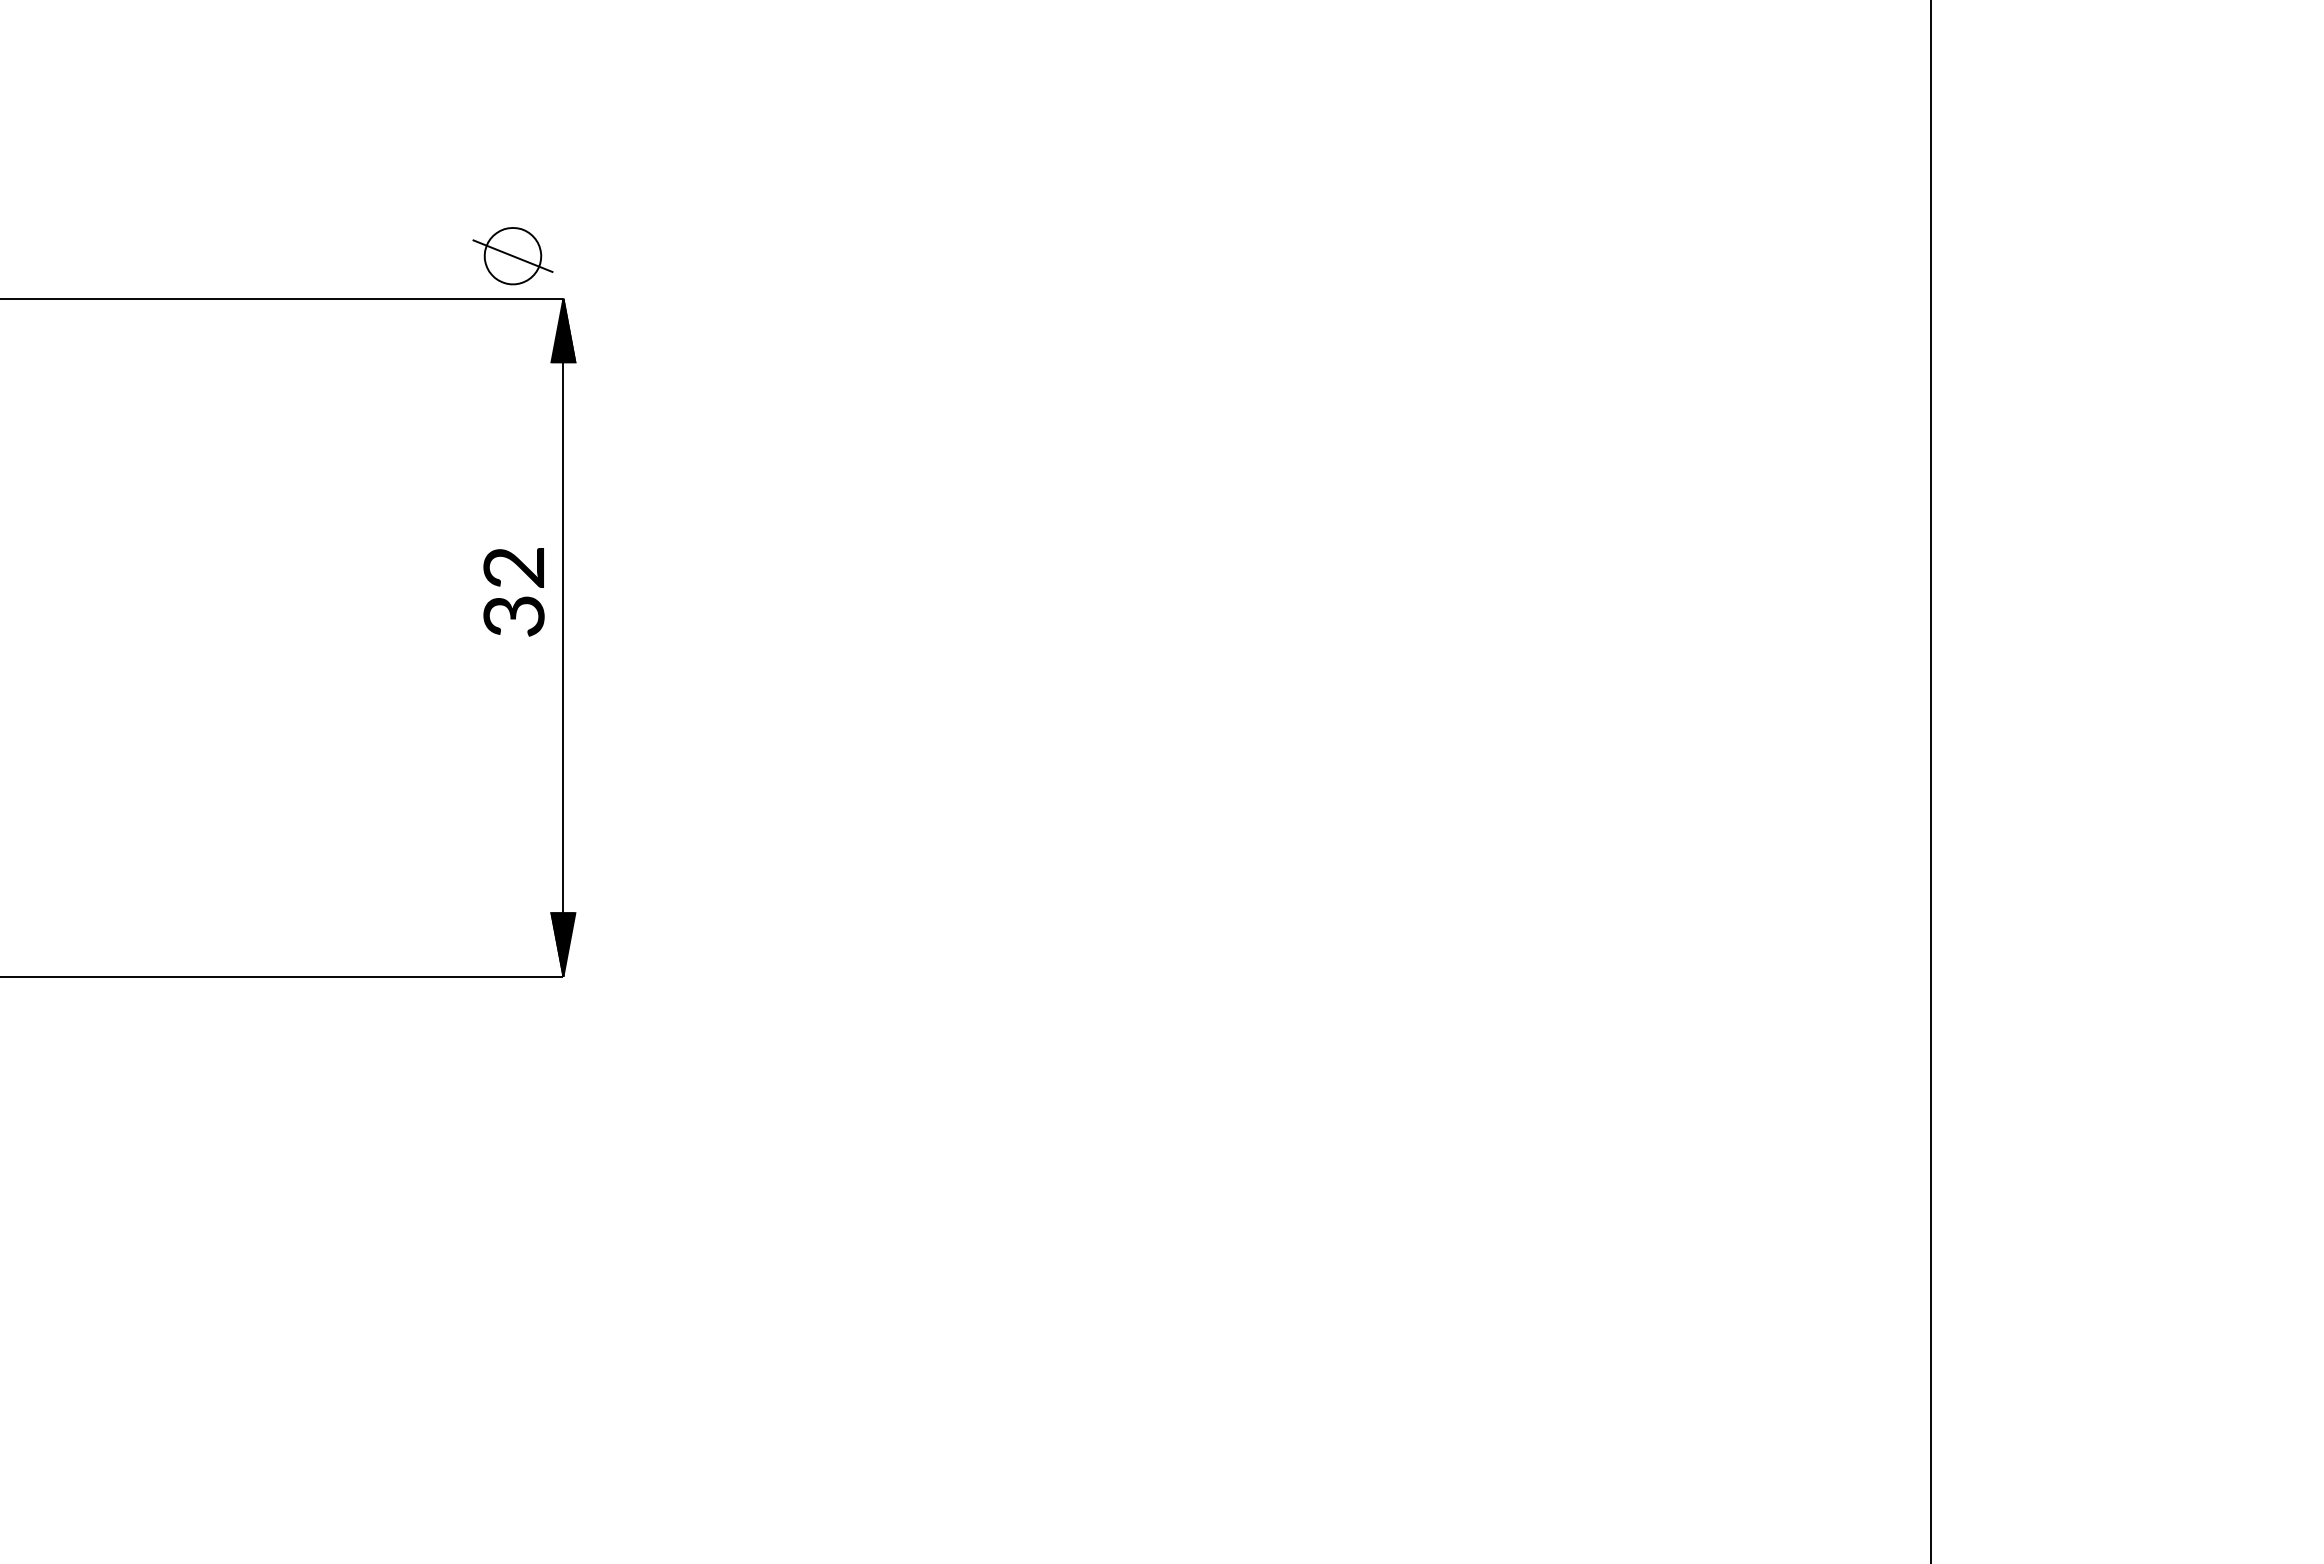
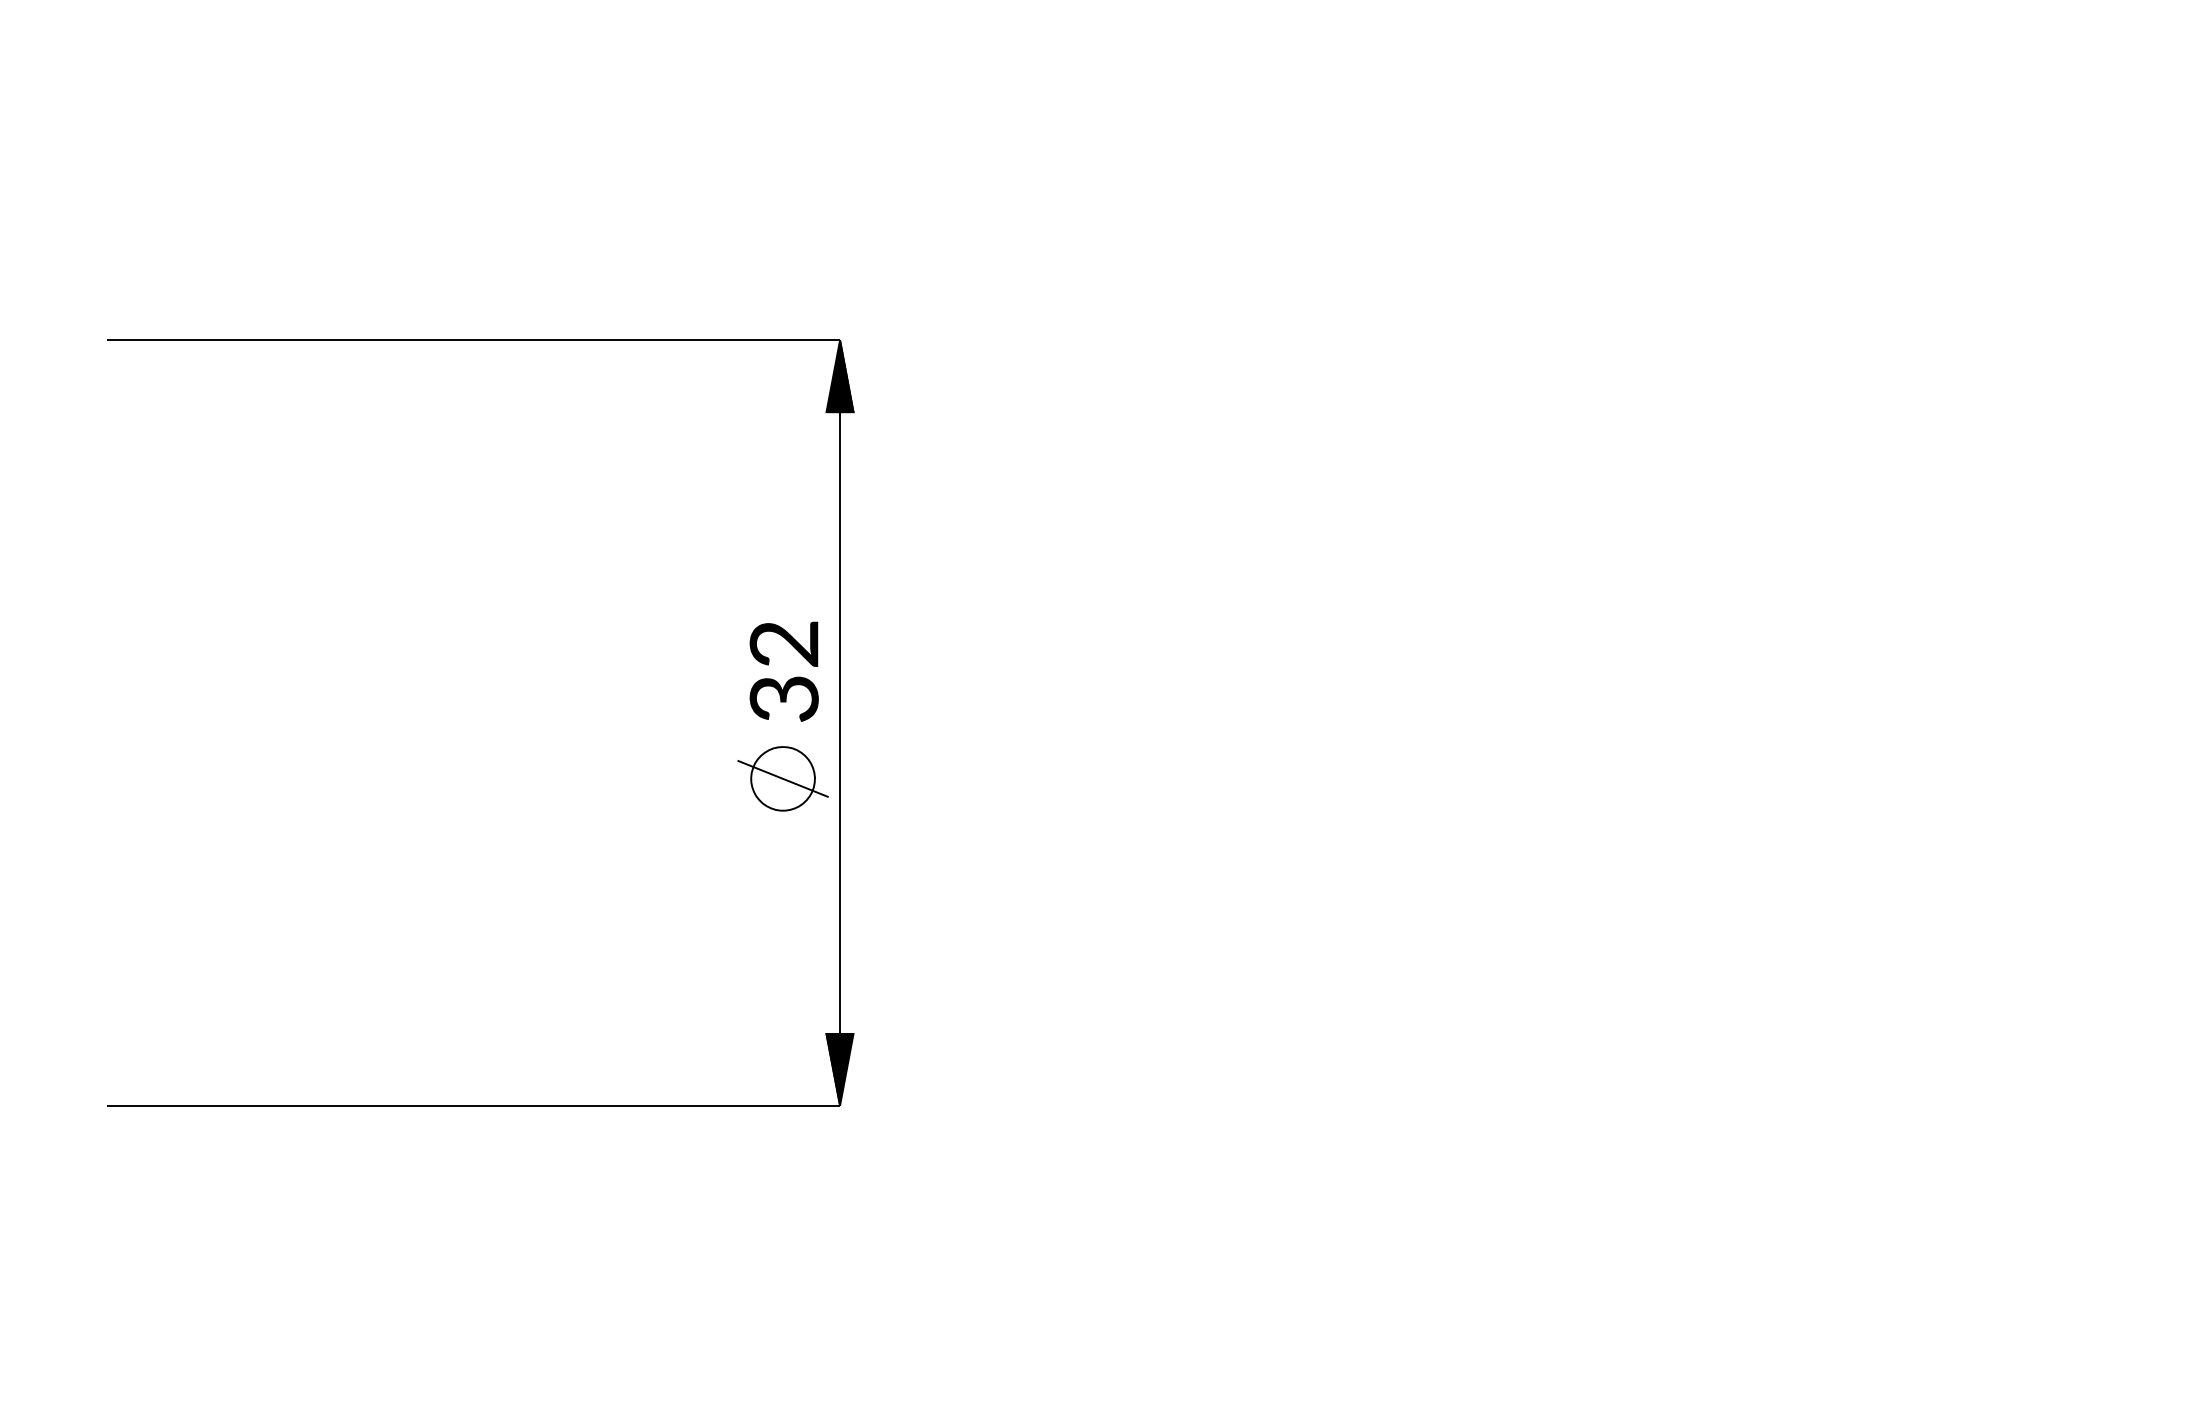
part: (512, 256) -> (782, 779), moved

